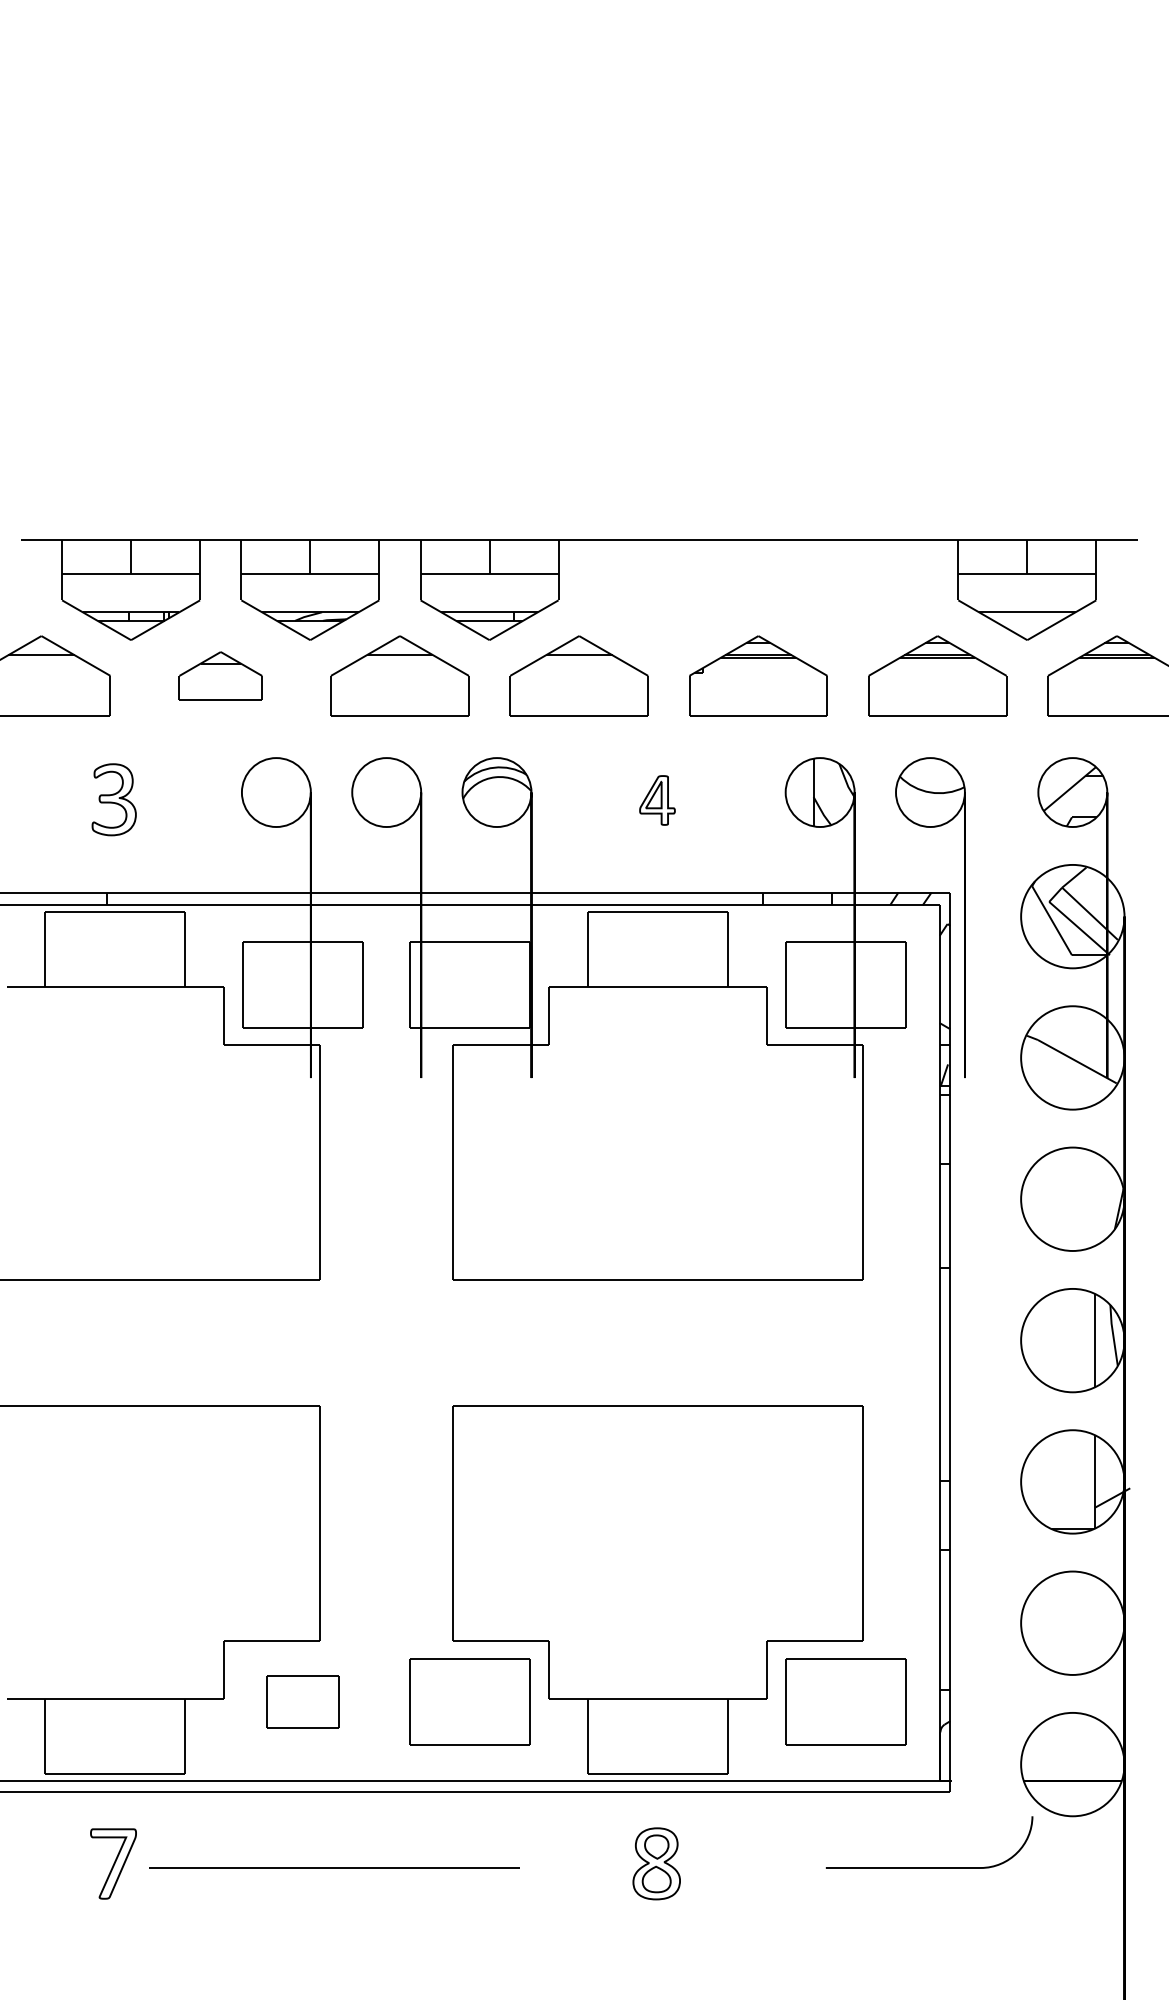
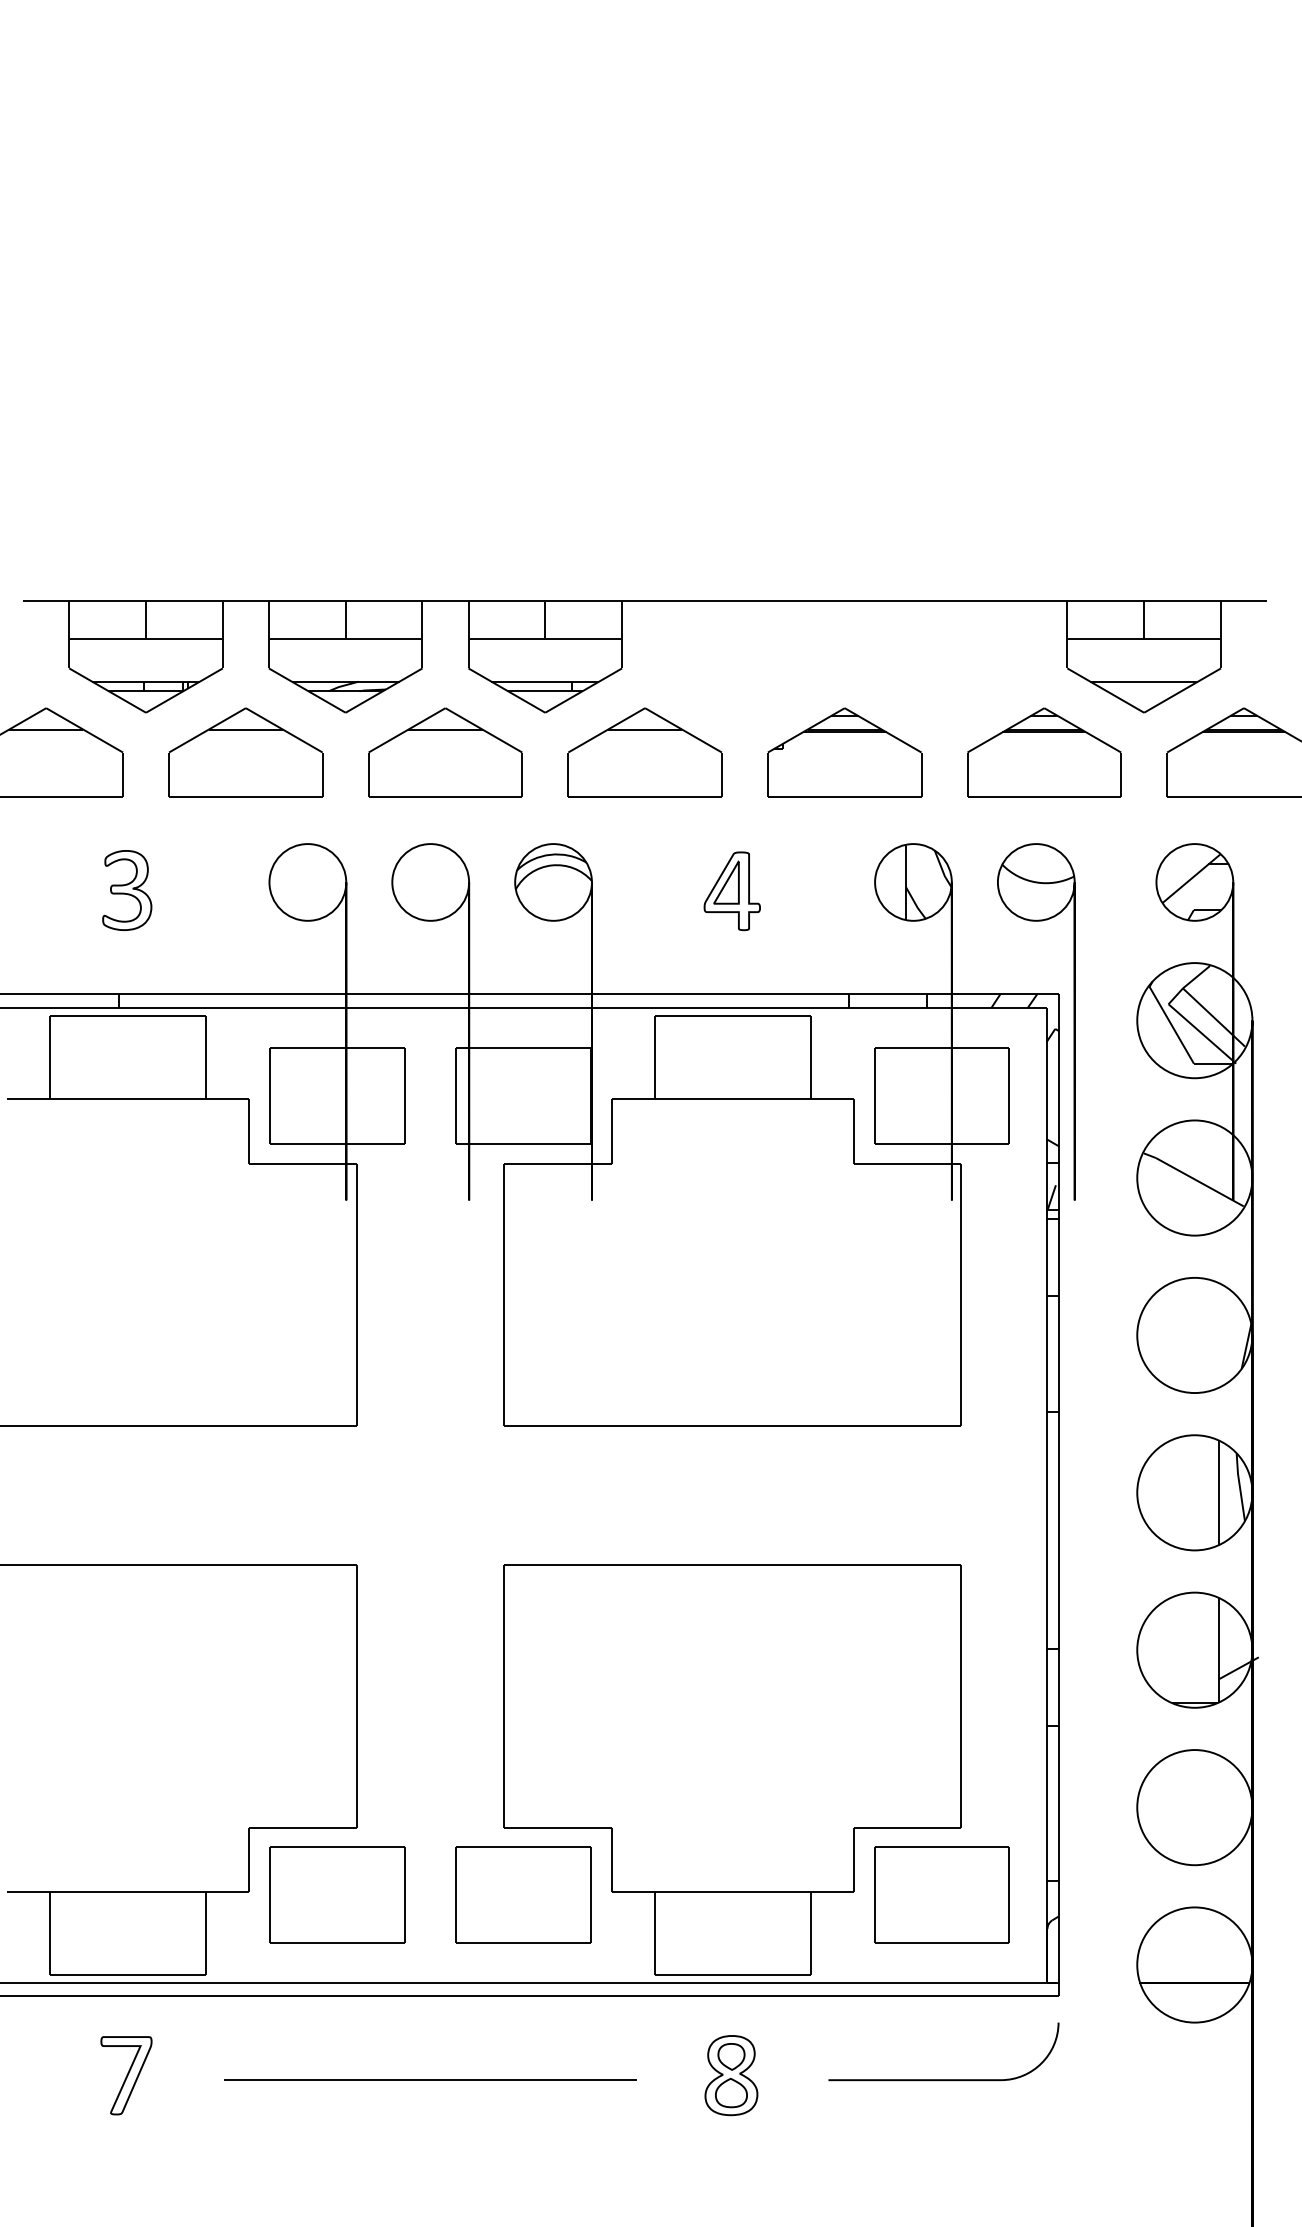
part: (220, 675) -> (245, 752), size x1.67
part: (657, 800) -> (732, 891), size x1.43
part: (302, 1701) -> (336, 1894), size x1.67
line: (334, 1867) -> (430, 2079), moved
curve: (929, 1867) -> (943, 2079), moved

